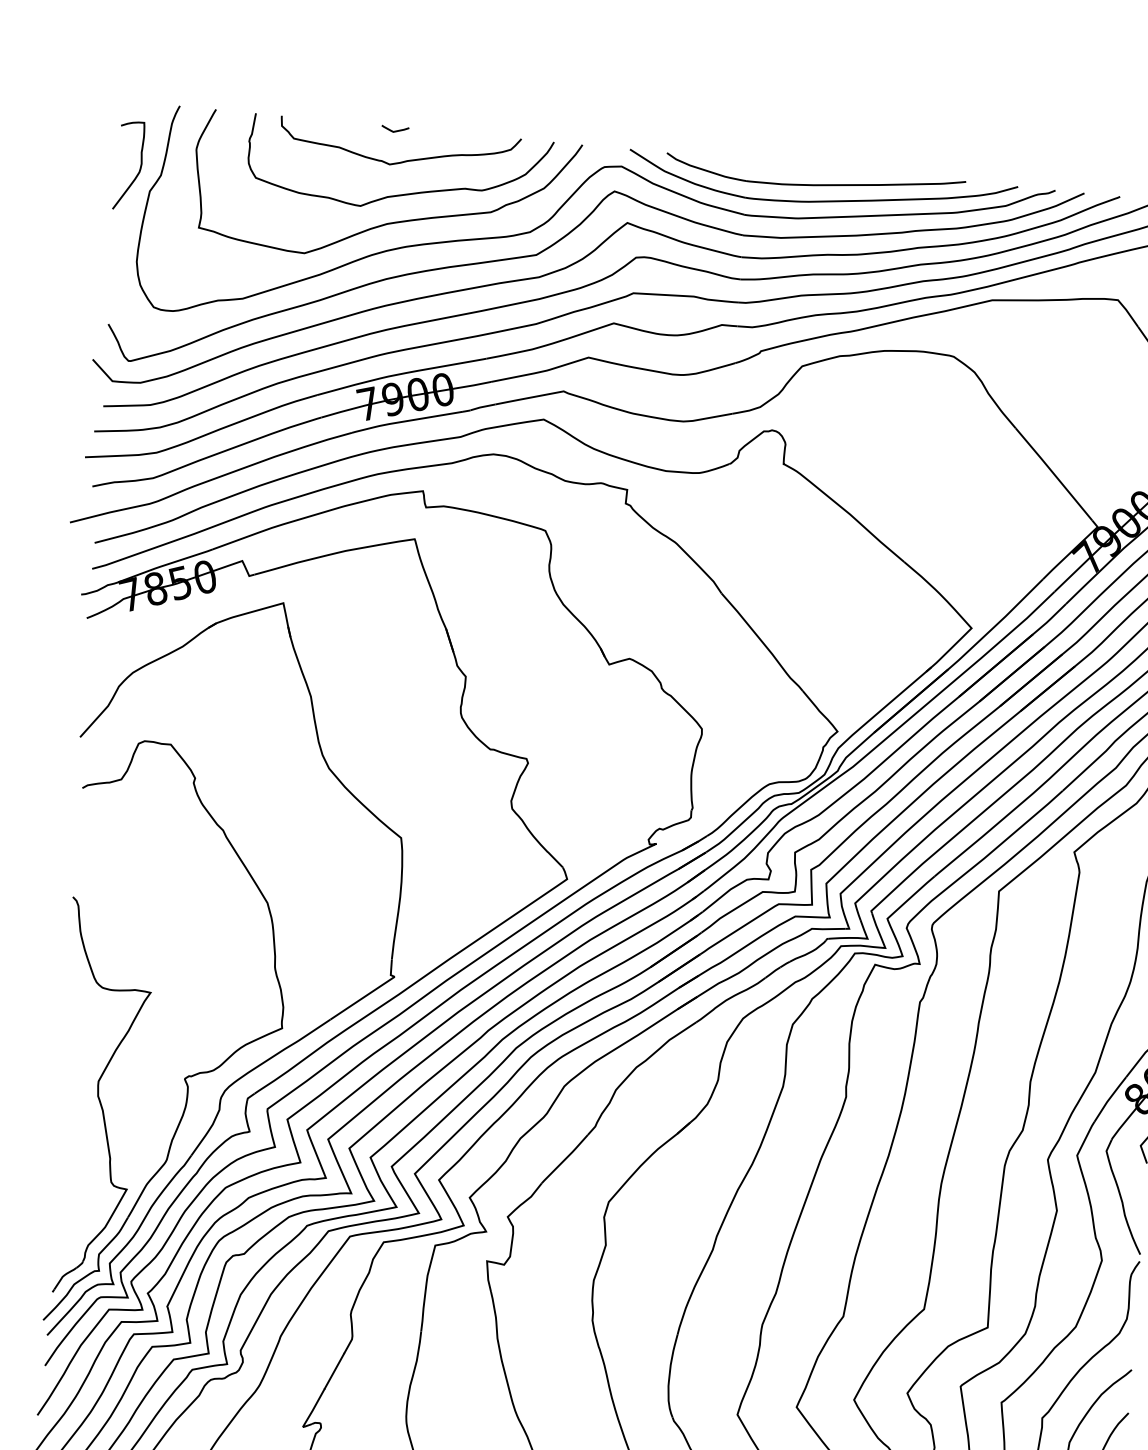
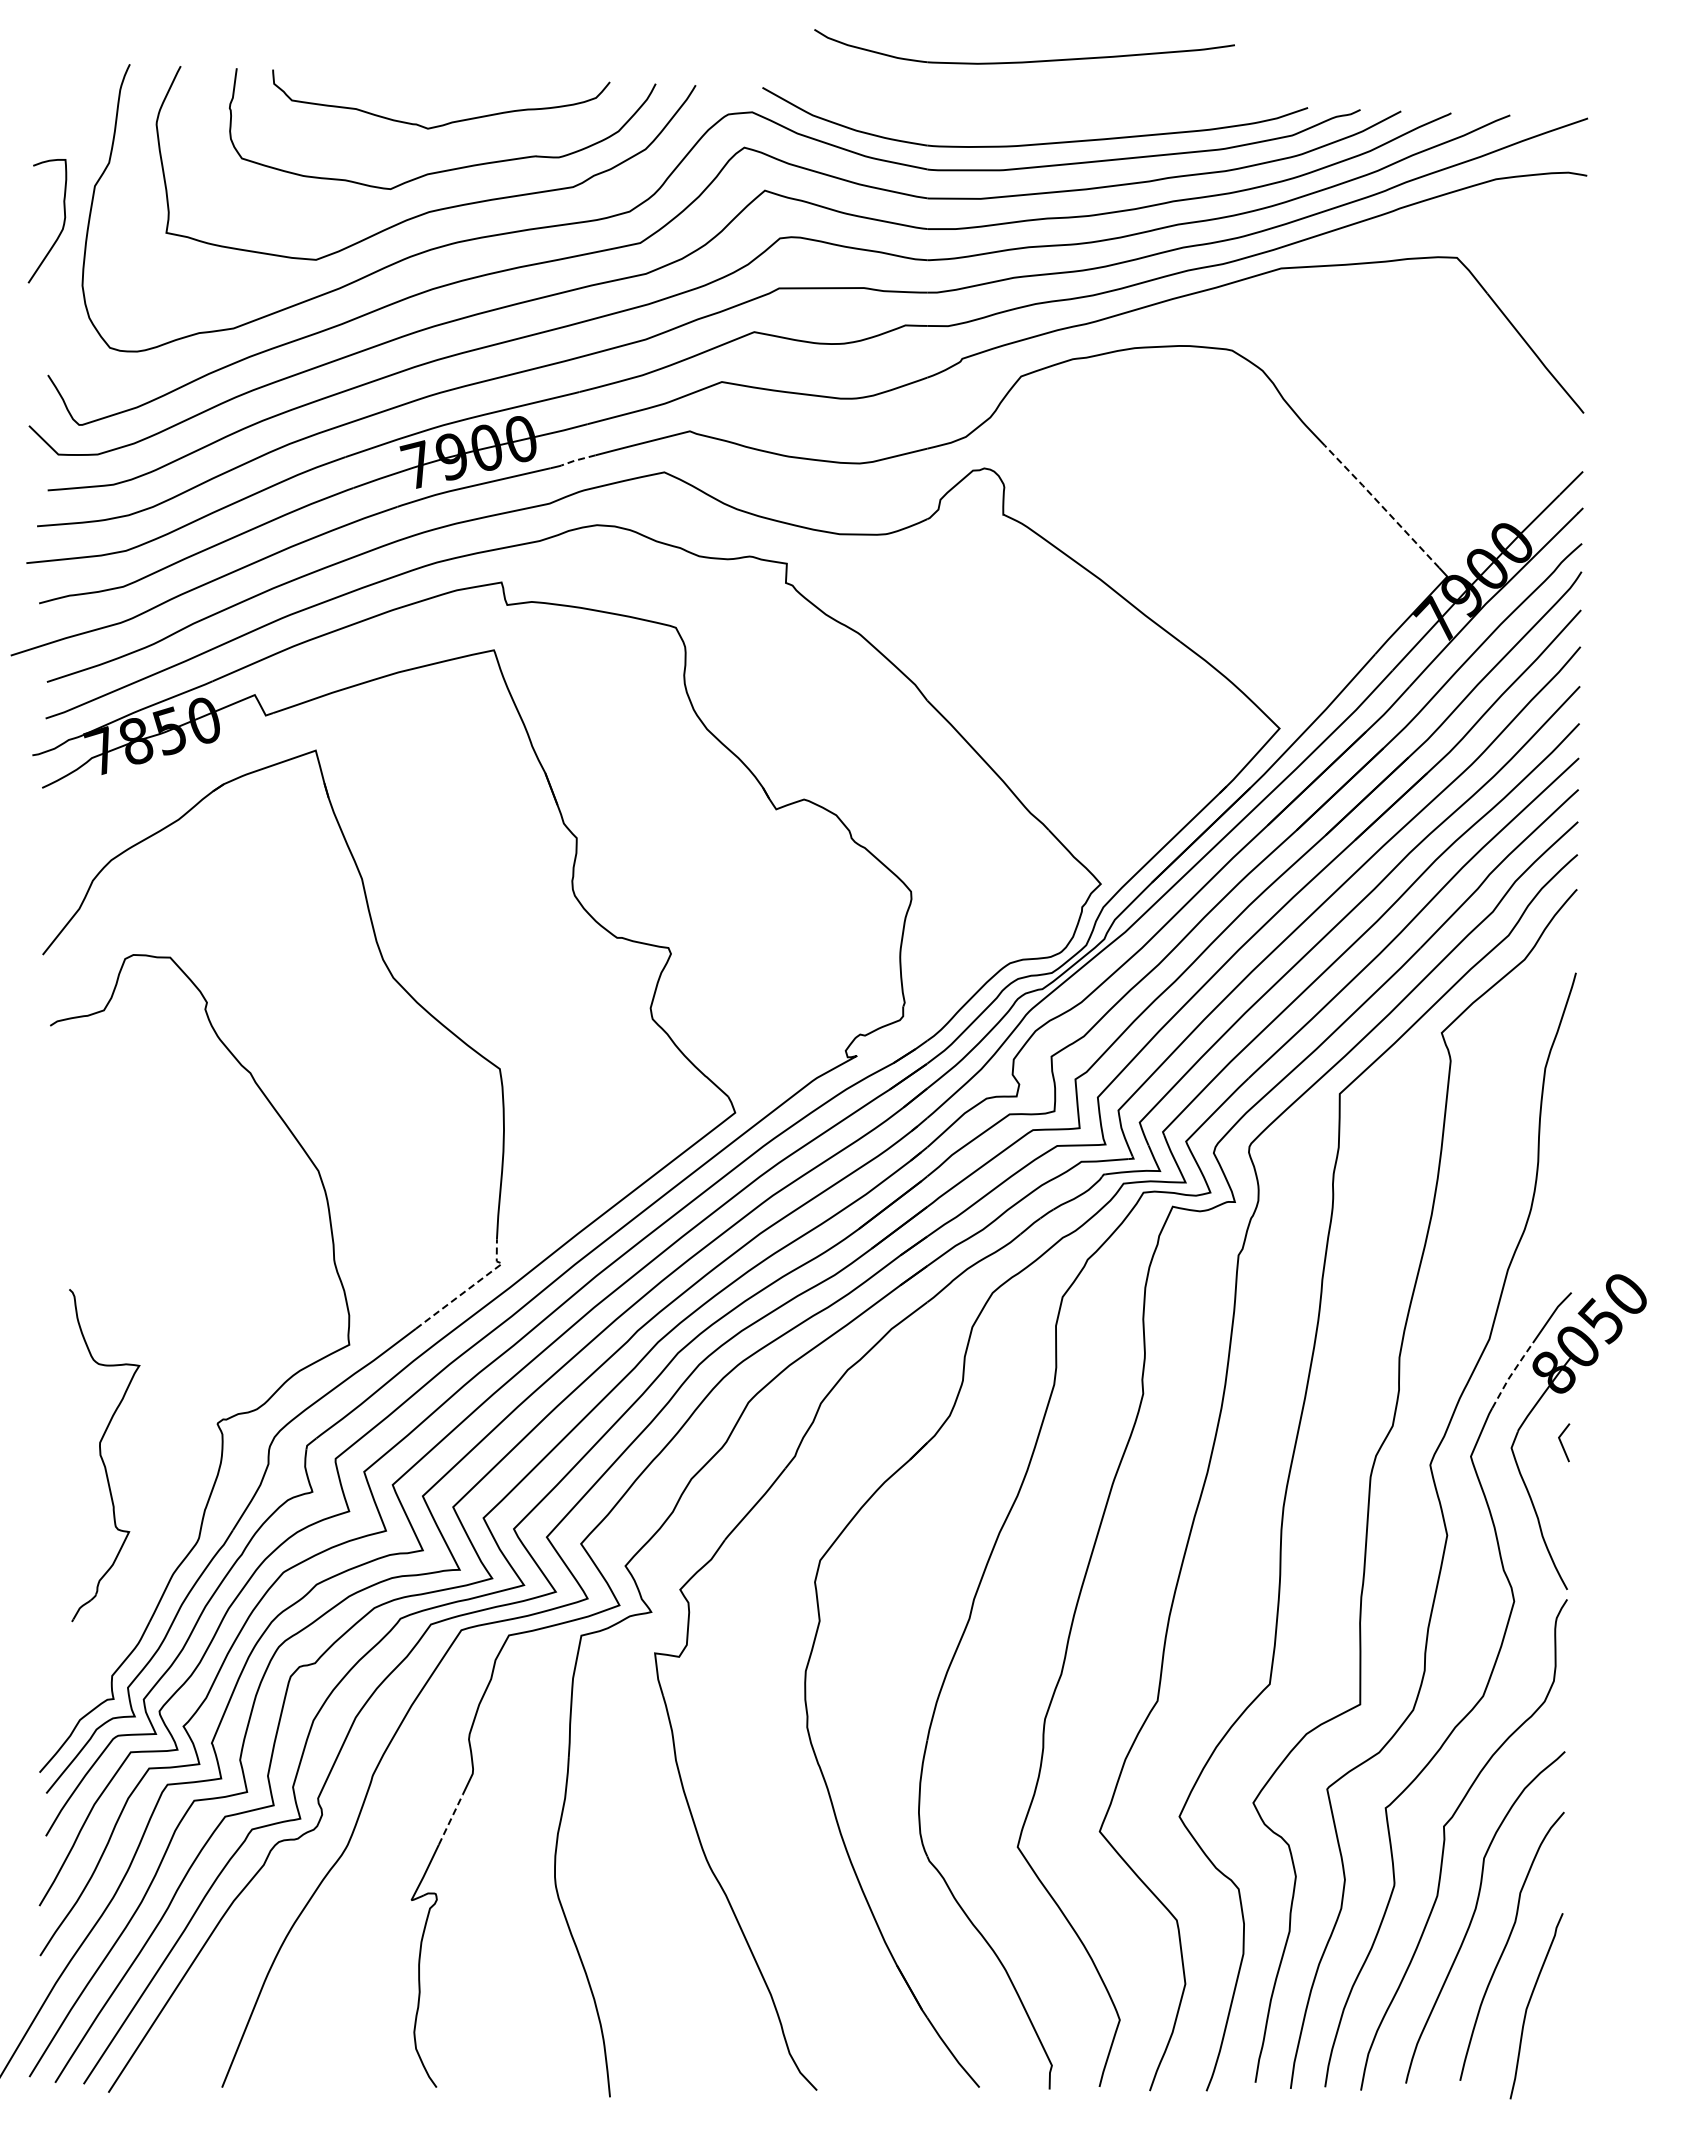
curve: (396, 130) -> (434, 80), removed
curve: (139, 169) -> (62, 225), moved
part: (815, 184) -> (1024, 61), moved
line: (482, 407) -> (577, 460), solid -> dashed
line: (1053, 473) -> (1381, 505), solid -> dashed
line: (371, 991) -> (471, 1286), solid -> dashed
part: (102, 1096) -> (104, 1455), size x0.6
line: (1109, 1098) -> (1511, 1374), solid -> dashed
line: (334, 1371) -> (450, 1819), solid -> dashed

